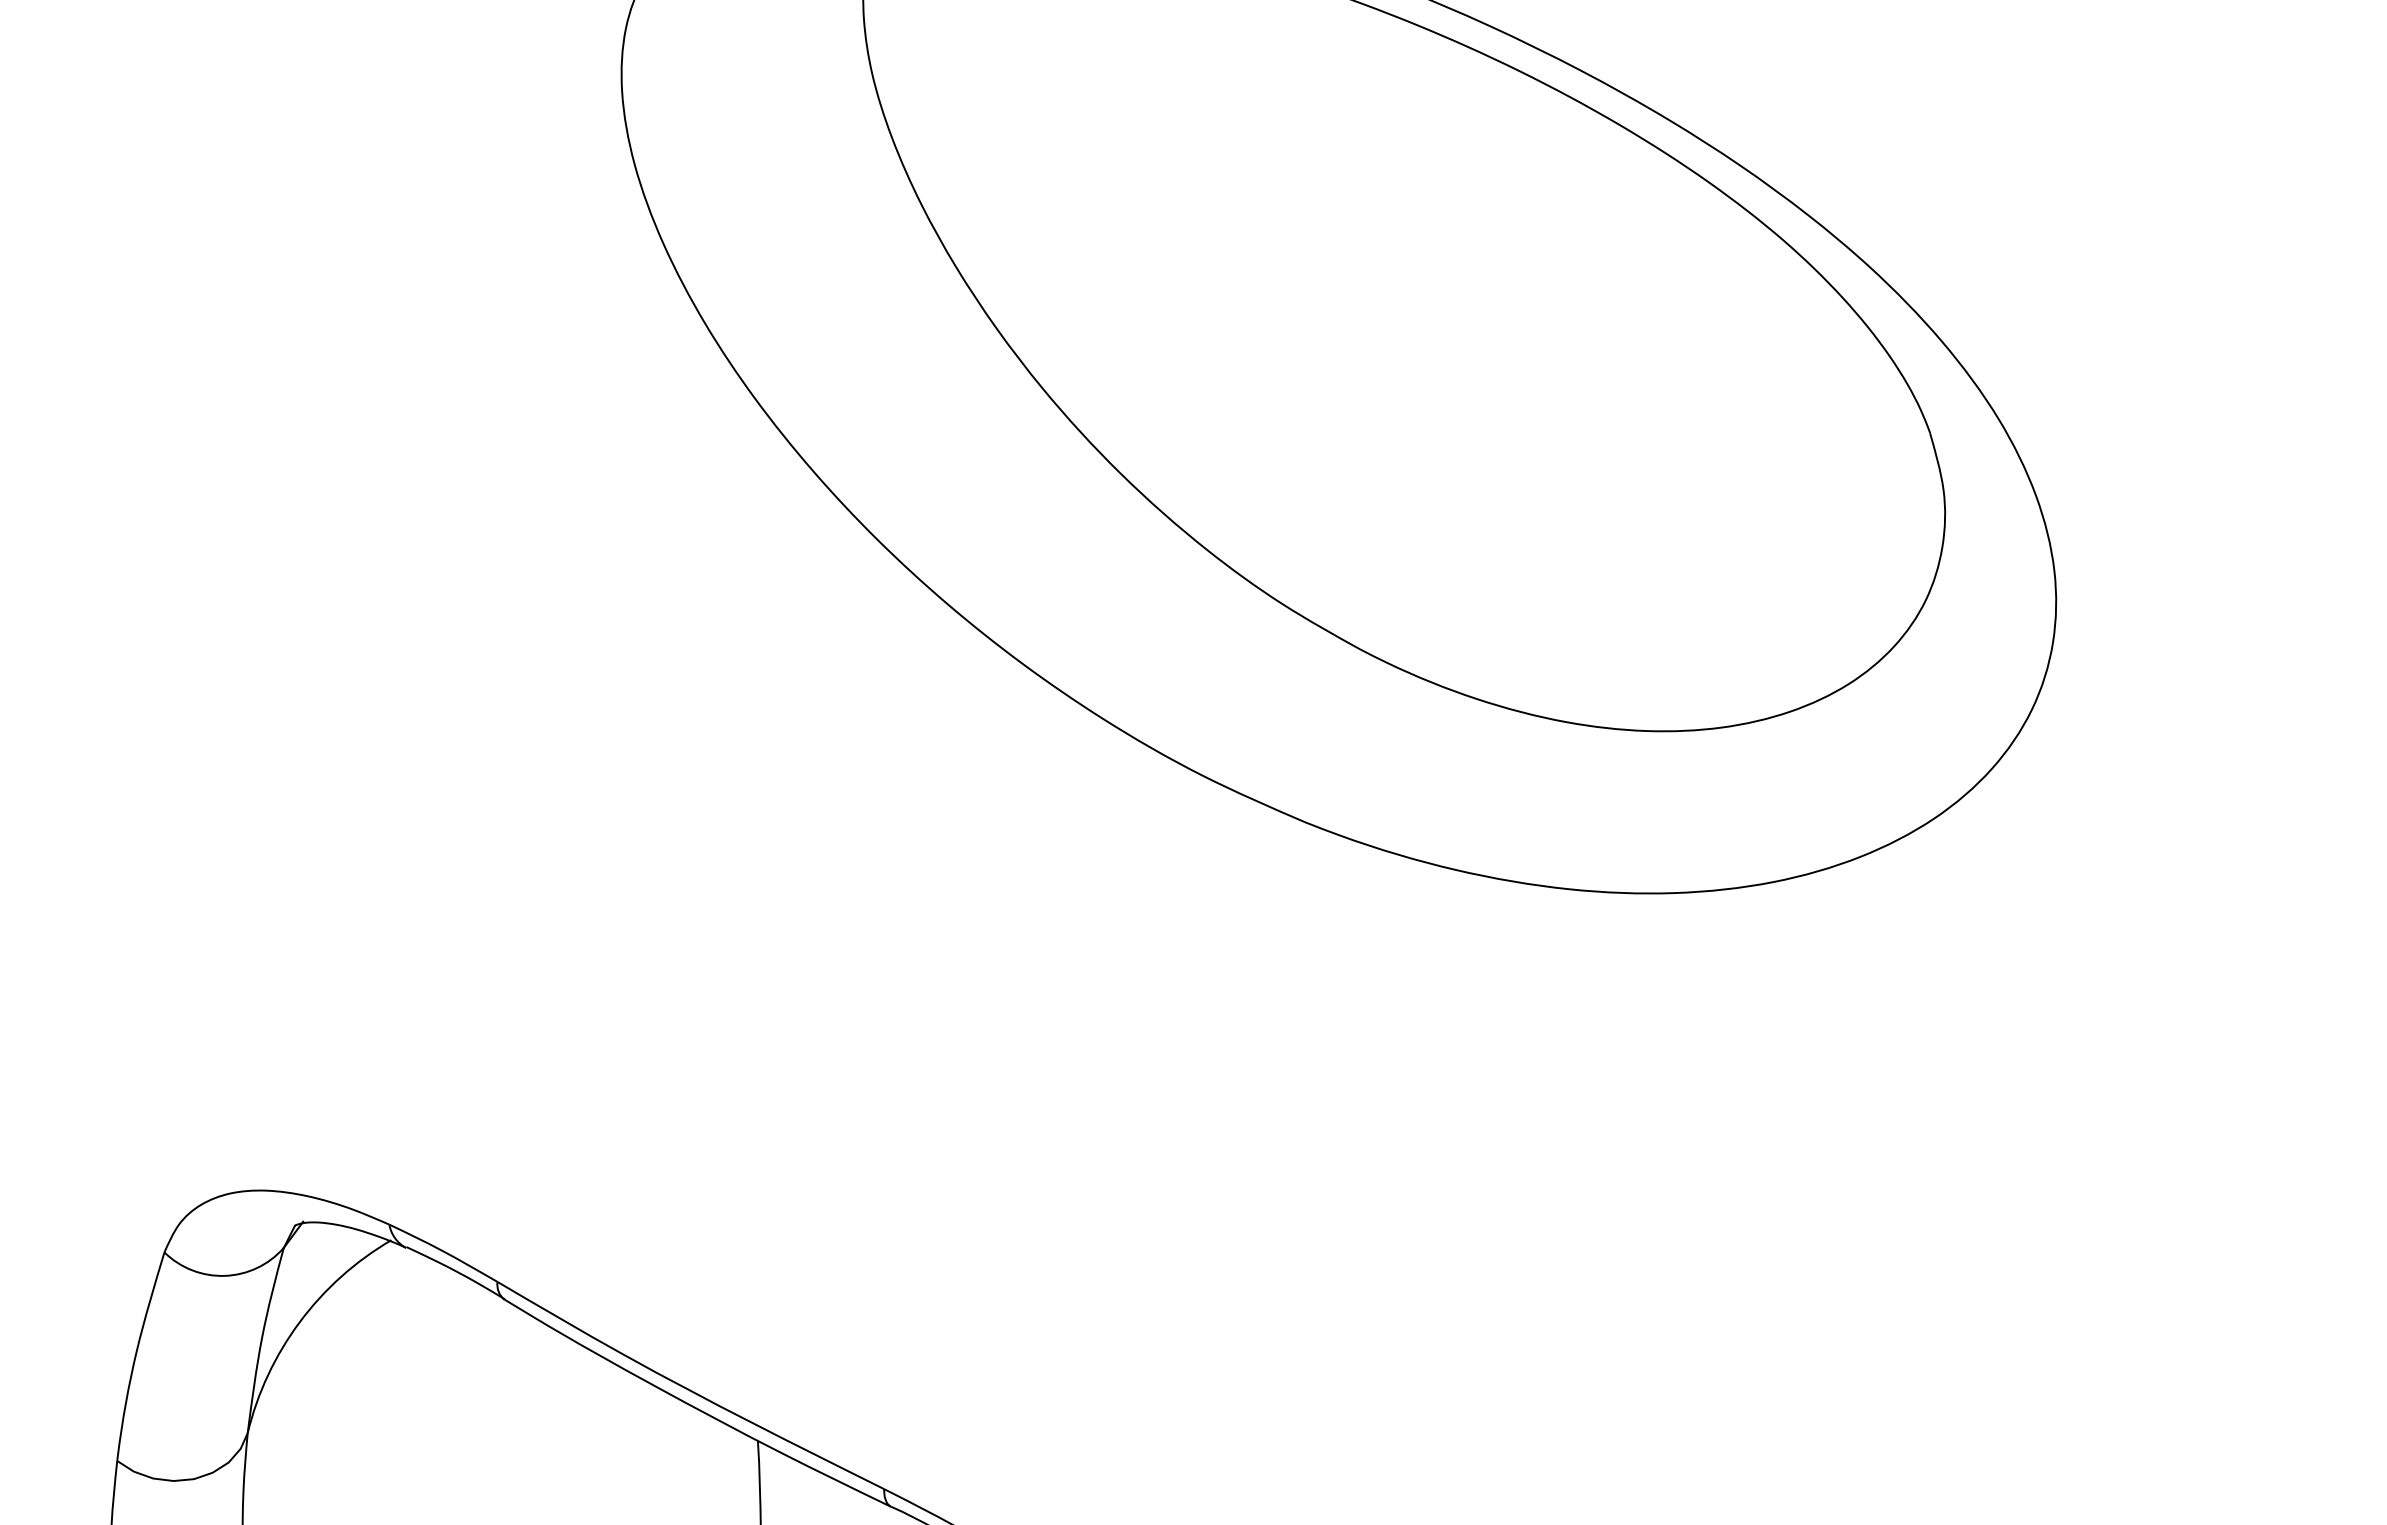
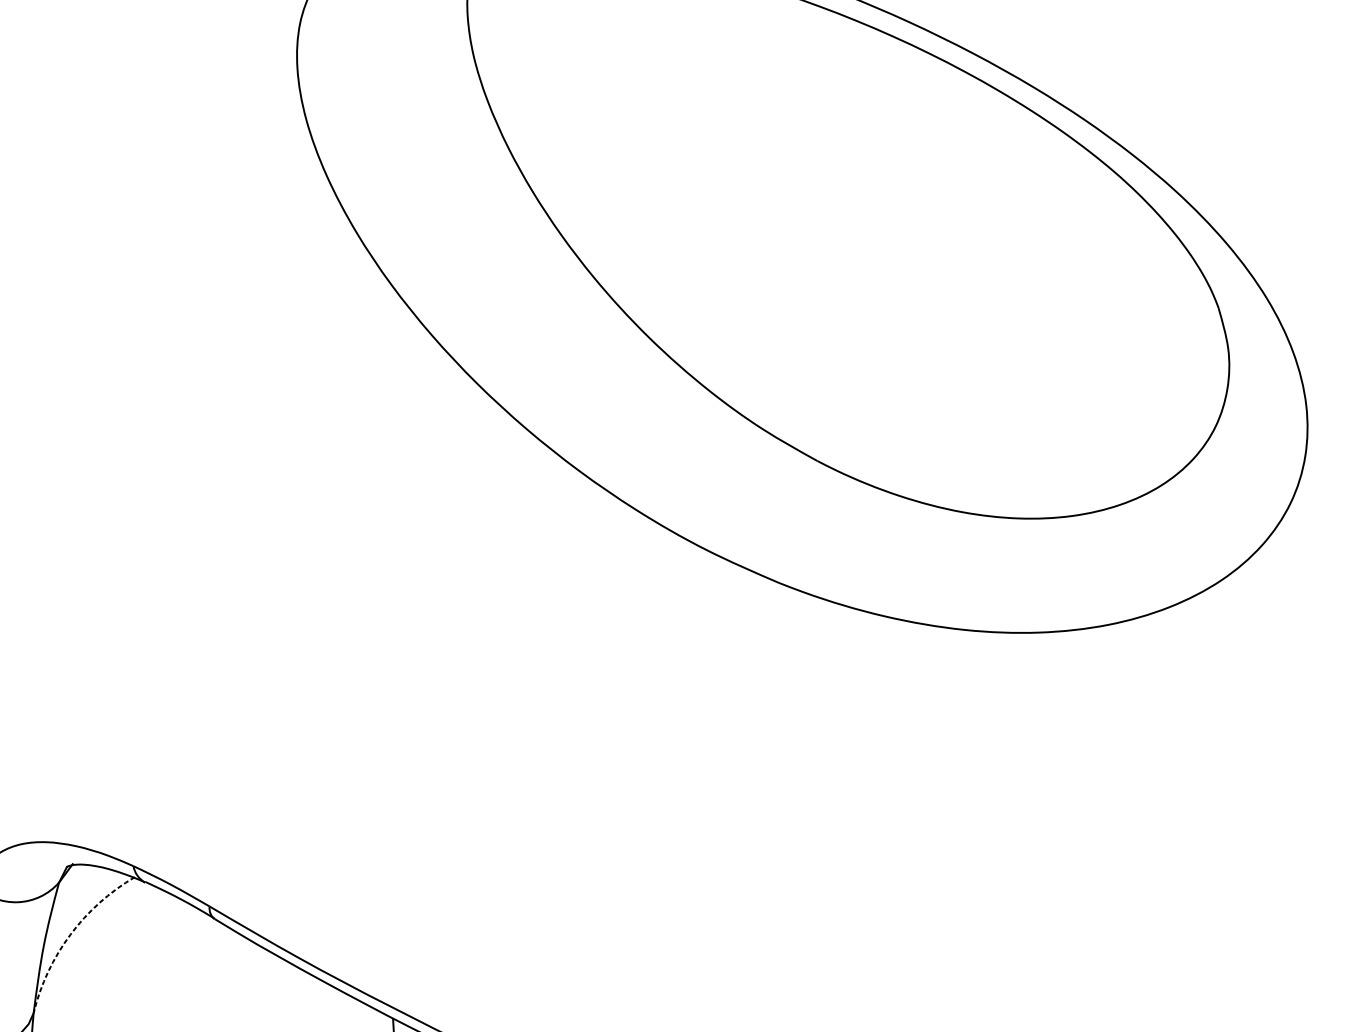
arc: (299, 1322) -> (70, 935), solid -> dashed

